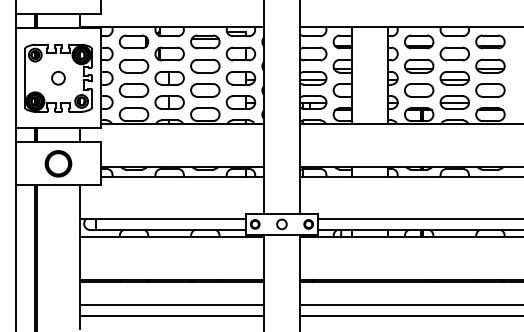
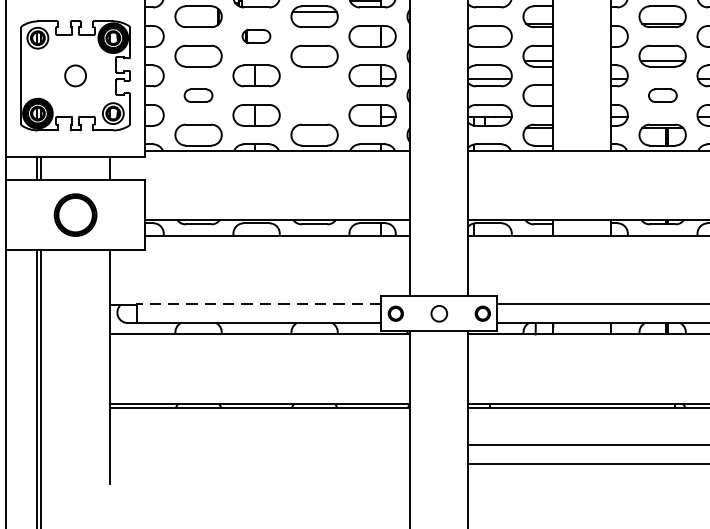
part: (169, 53) -> (256, 35), size x0.6
part: (133, 90) -> (197, 95), size x0.6
part: (205, 90) -> (314, 95), removed
part: (419, 90) -> (663, 95), size x0.6
line: (170, 218) -> (257, 304), solid -> dashed
line: (171, 304) -> (259, 444), removed
line: (171, 316) -> (259, 463), removed

